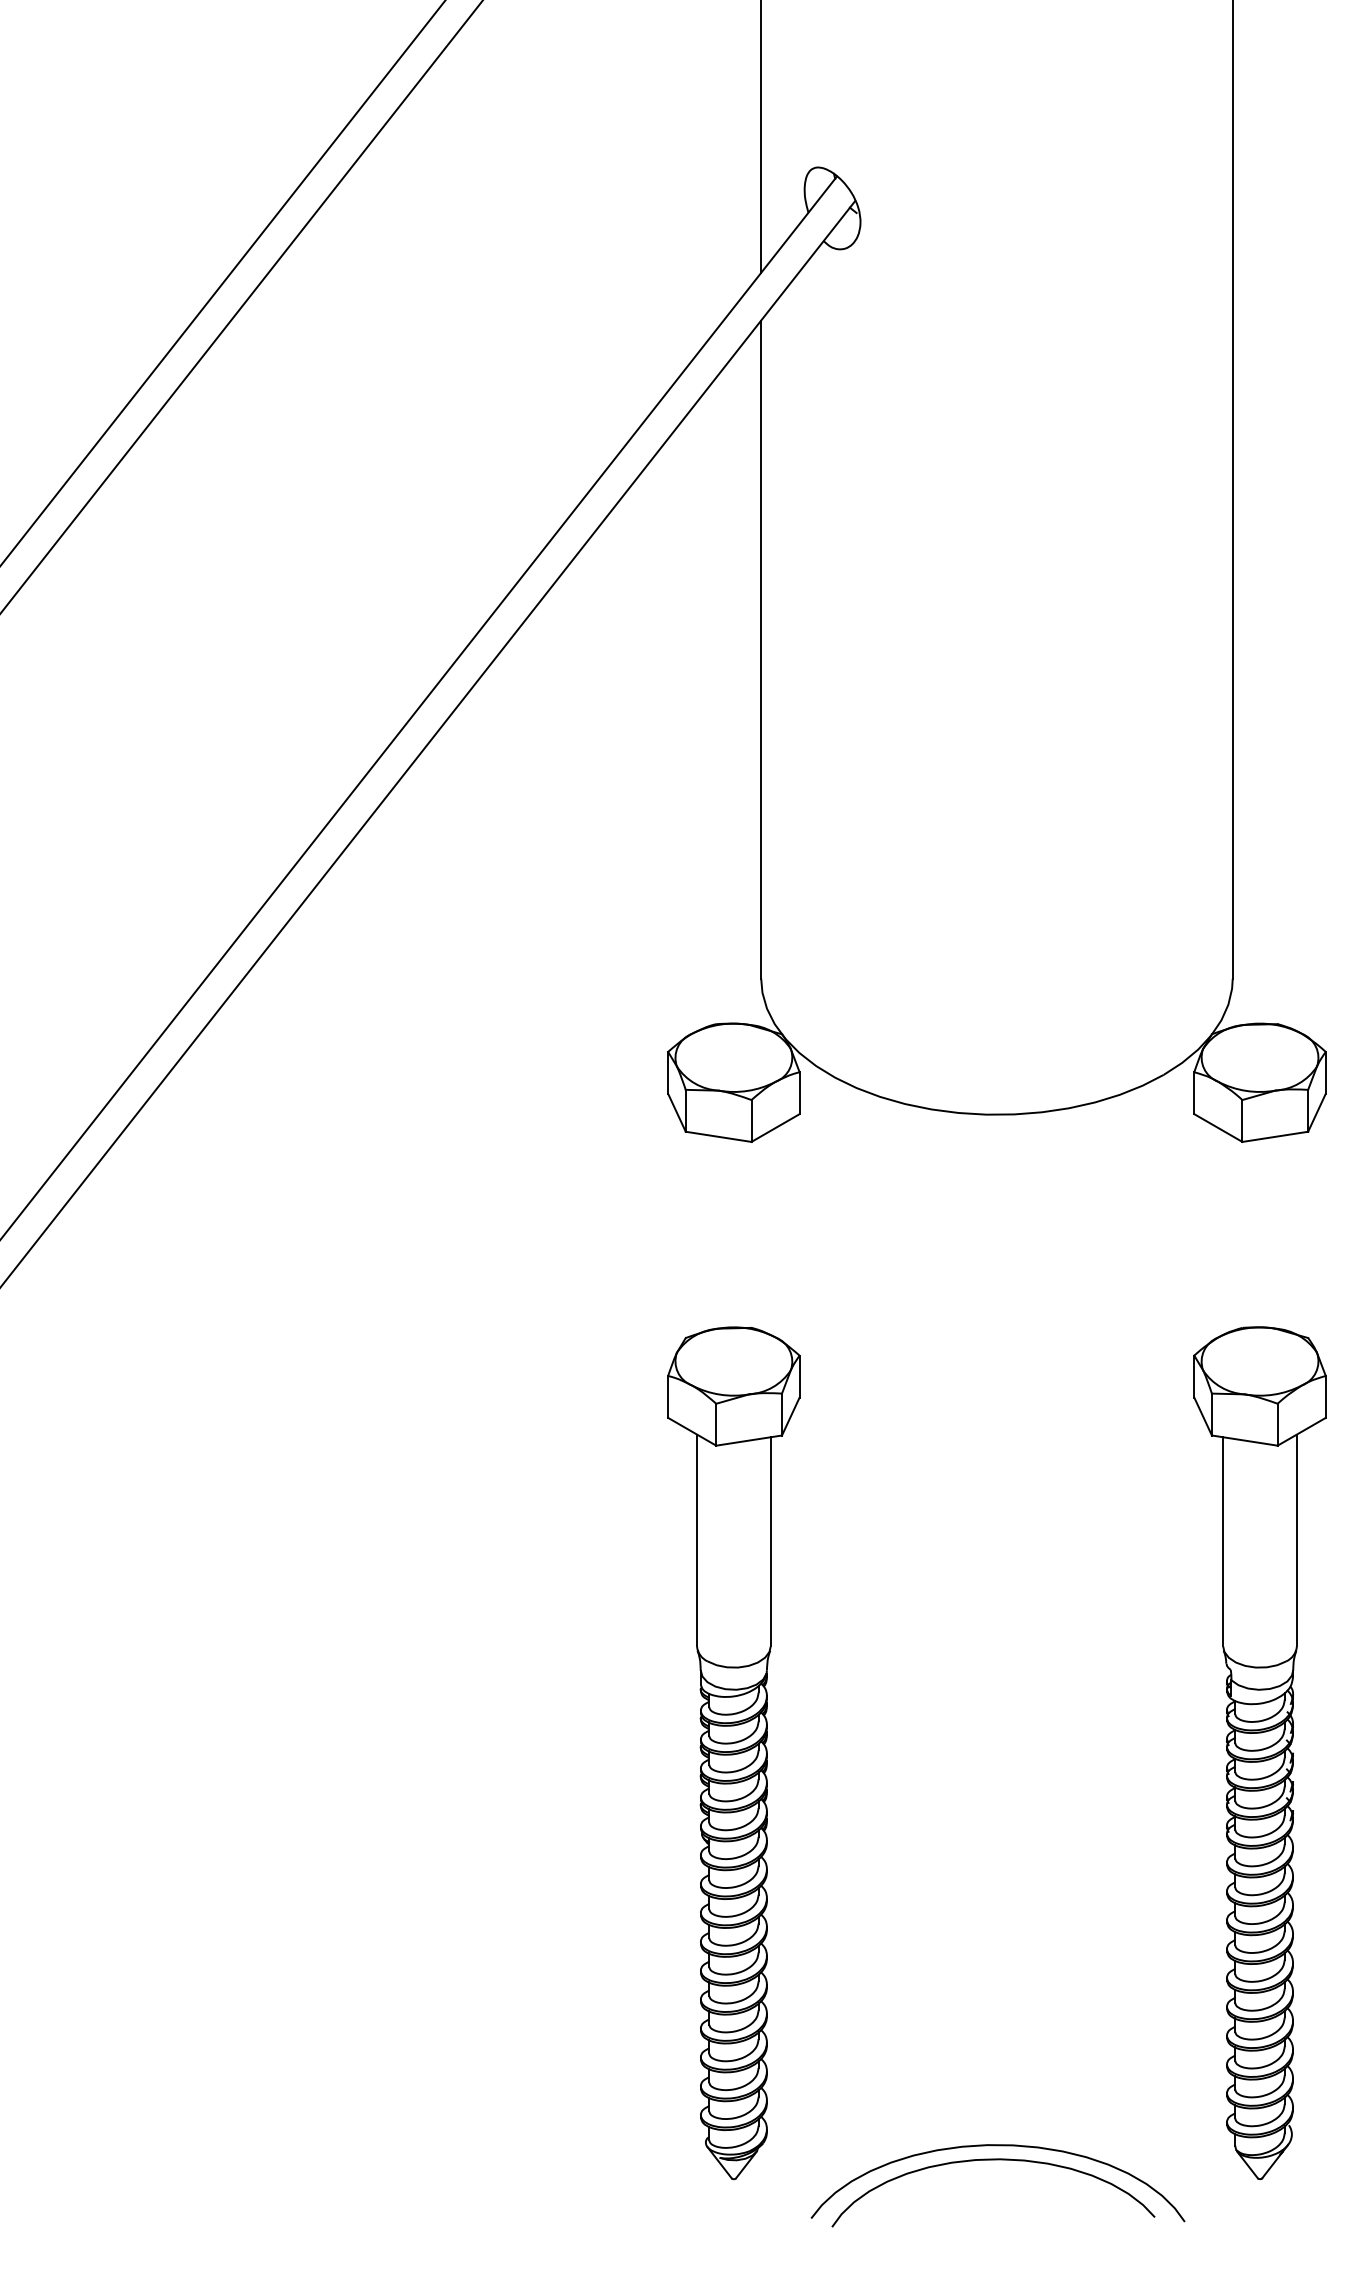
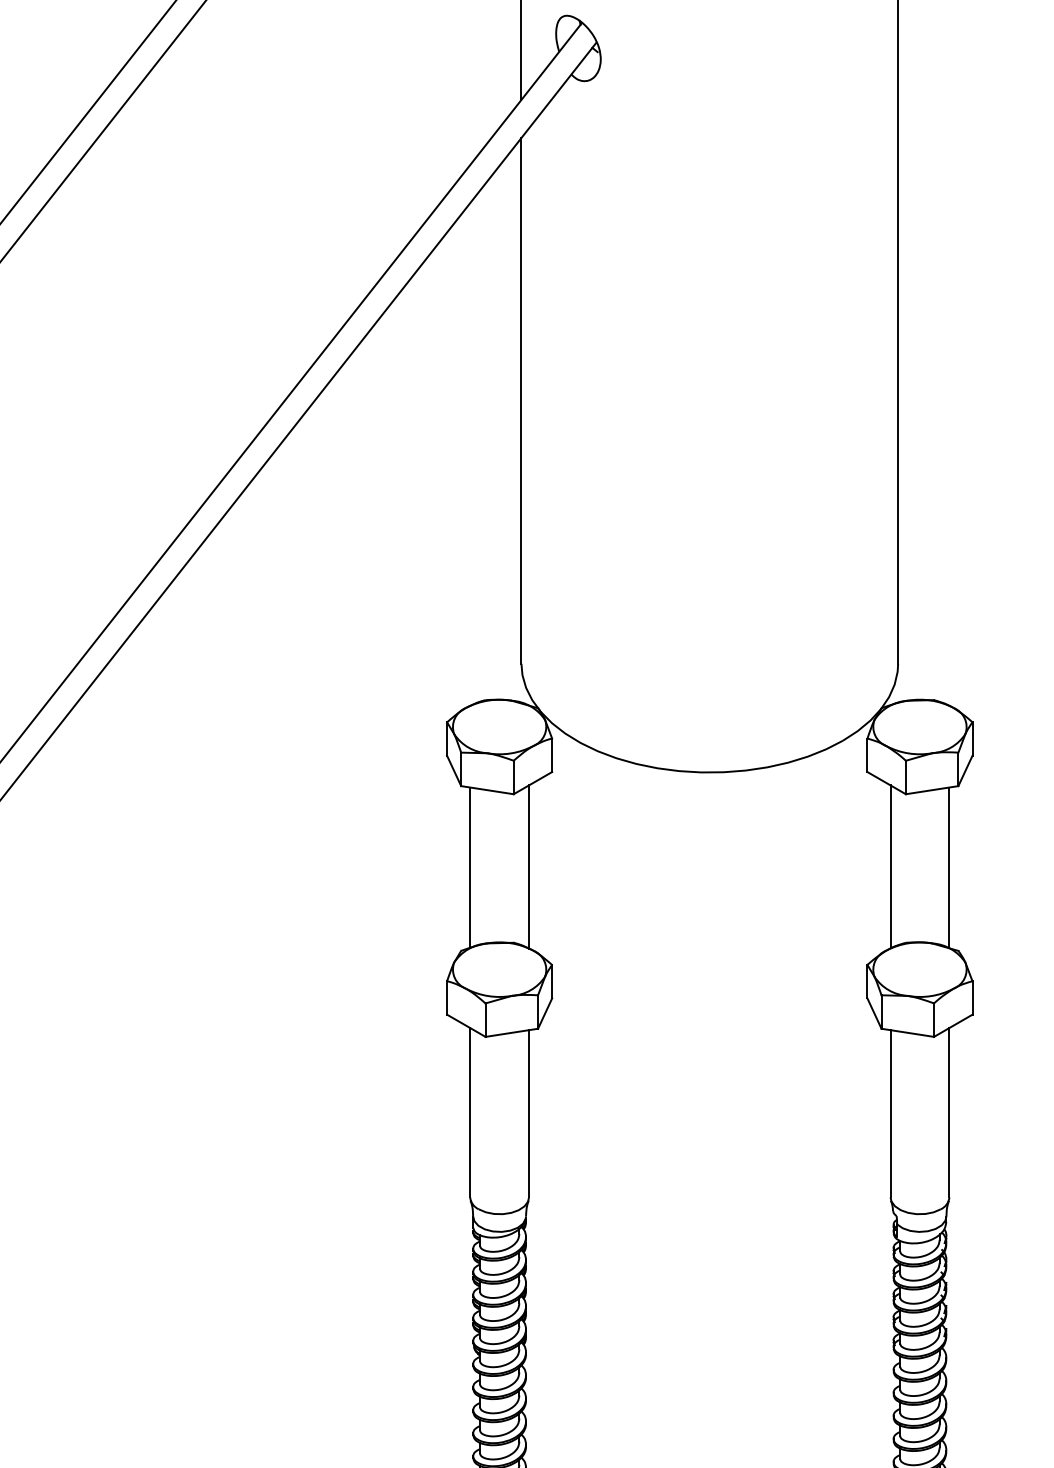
line: (770, 1232) -> (528, 866), added
line: (1223, 1232) -> (890, 866), added
line: (697, 1233) -> (470, 867), added
line: (1296, 1233) -> (949, 867), added

